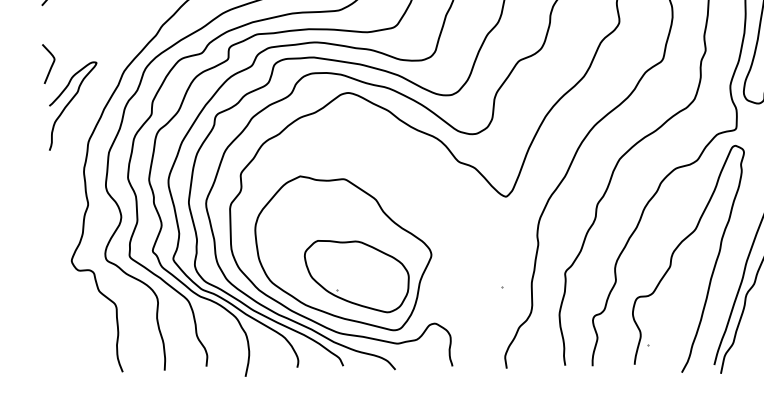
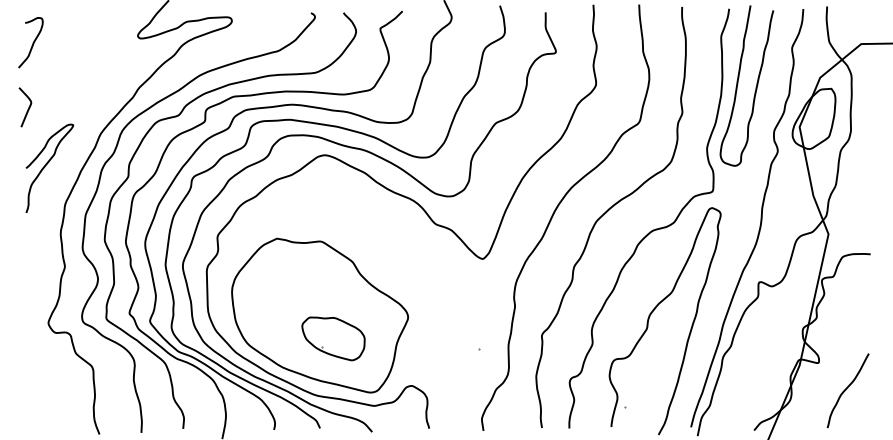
curve: (50, 66) -> (27, 109), moved
part: (356, 276) -> (333, 338), size x0.6

